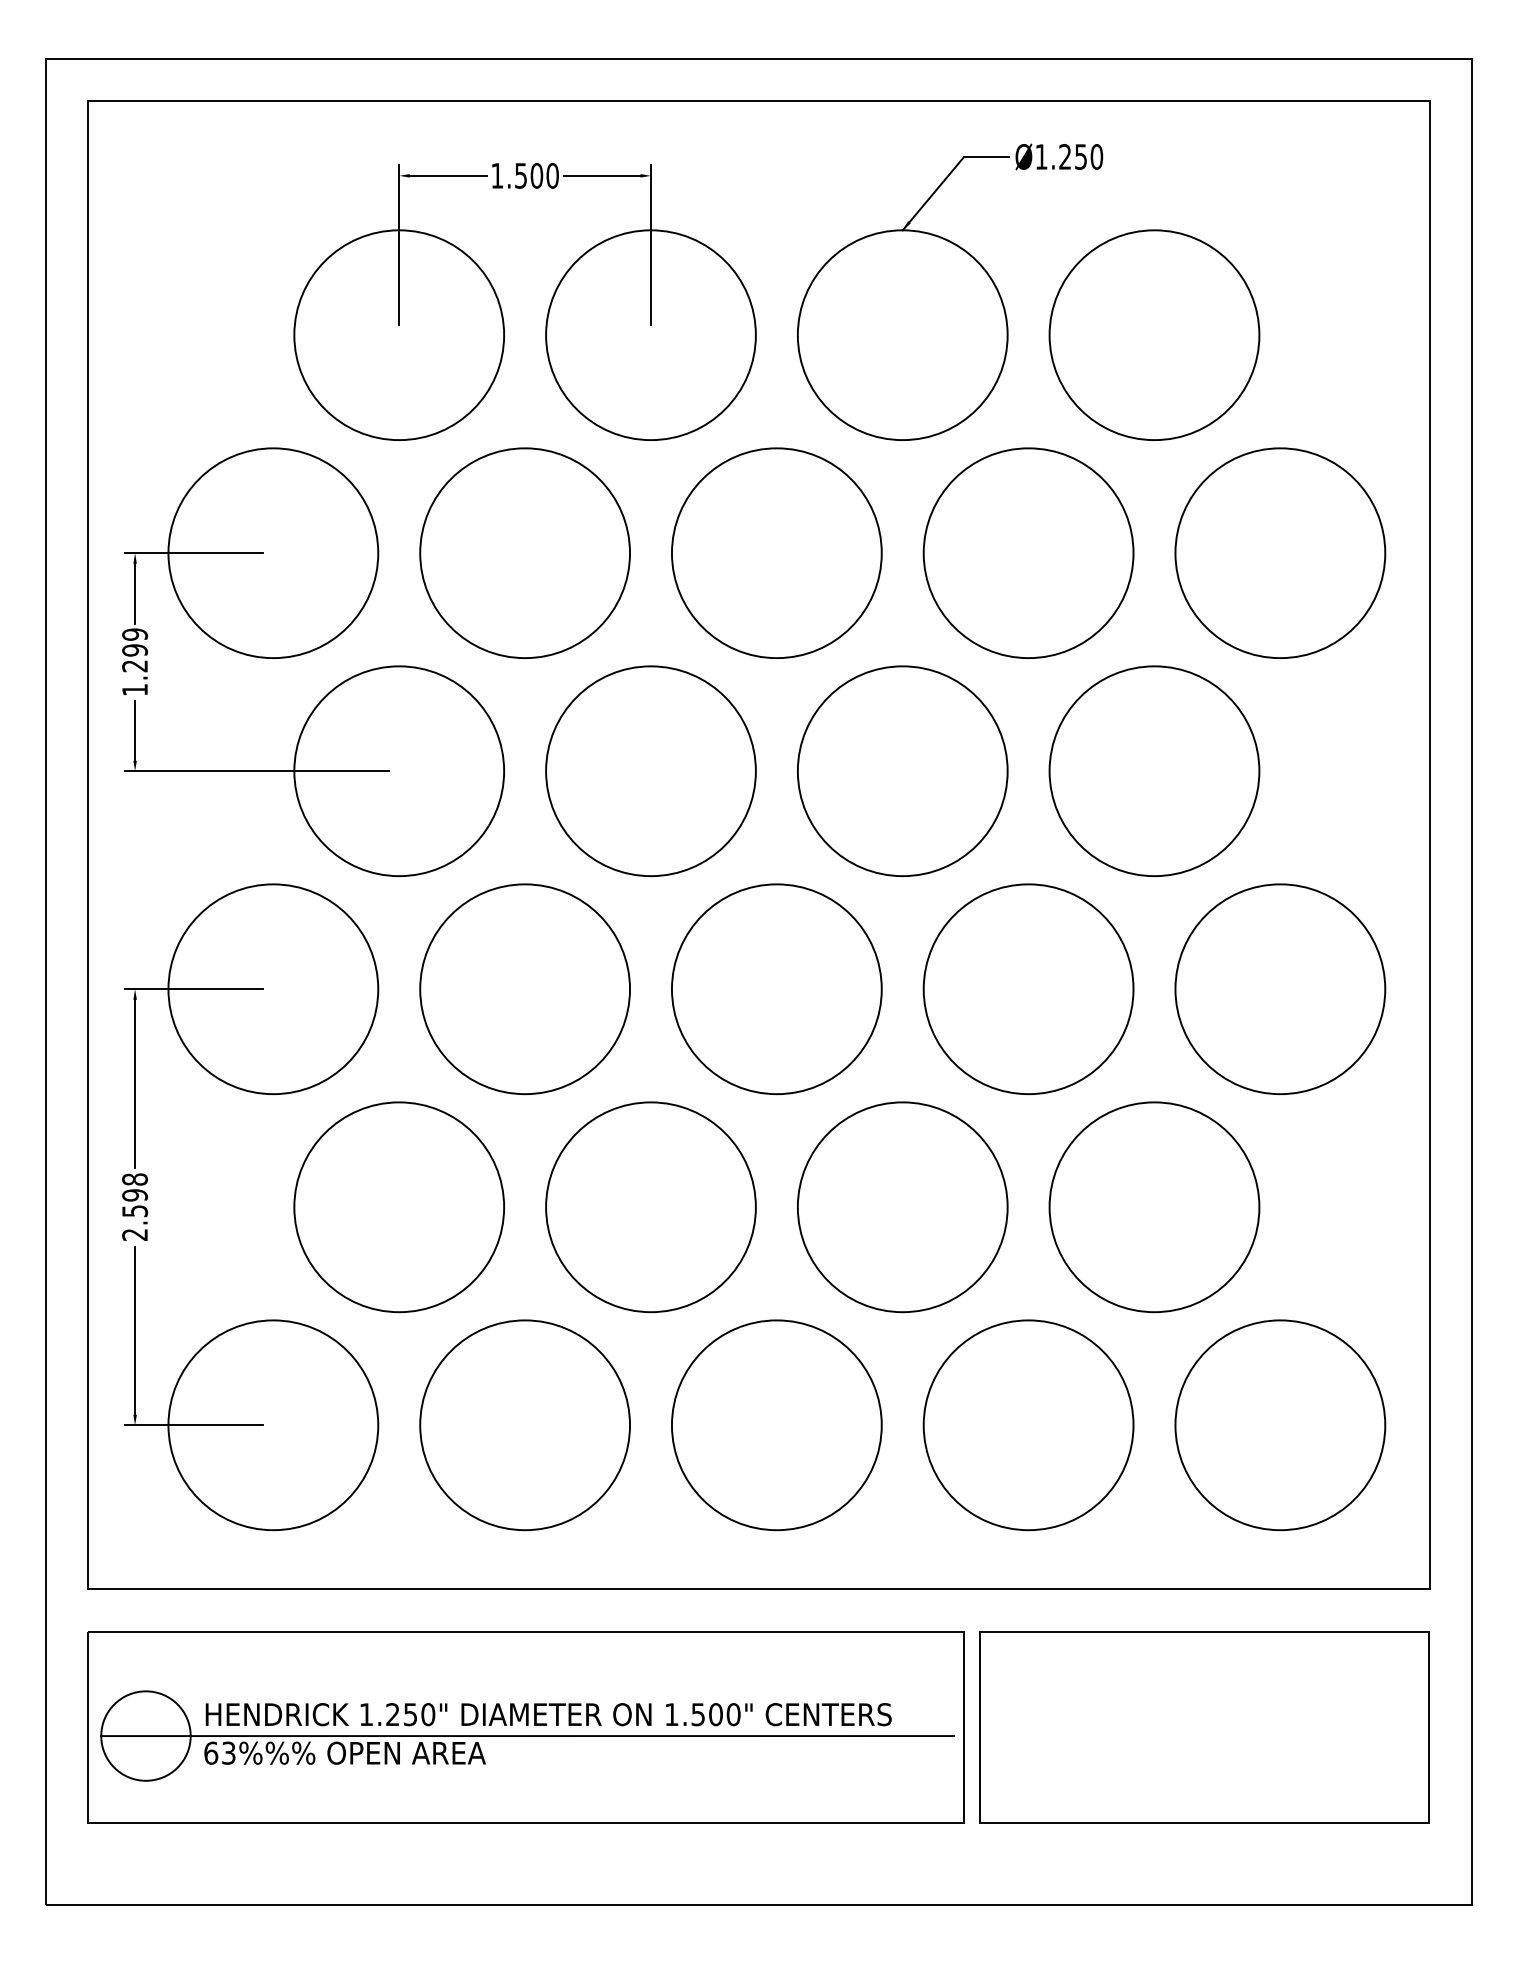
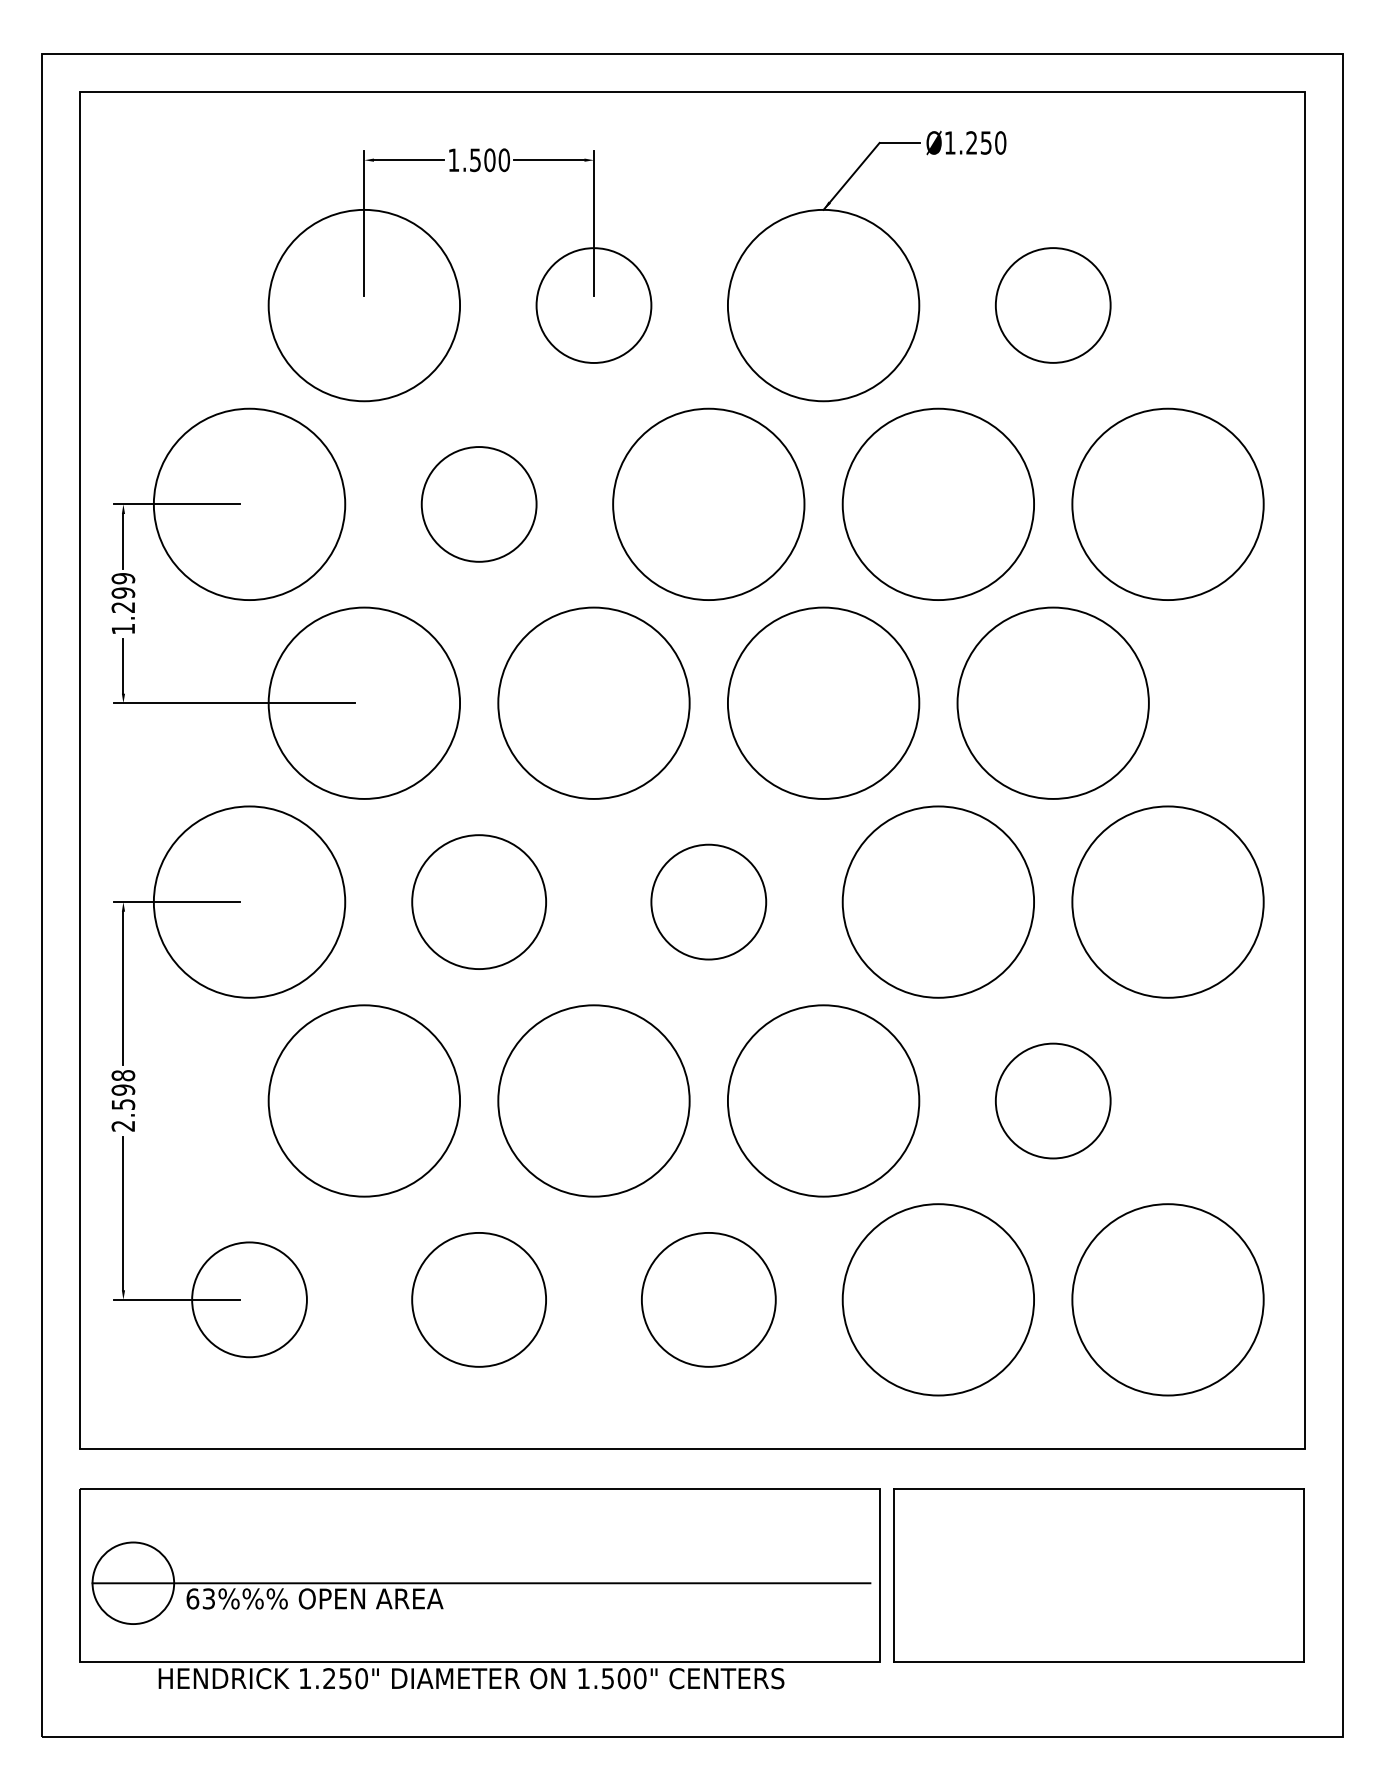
circle: (1154, 334) -> (1053, 304), size x0.6
circle: (650, 335) -> (593, 305), size x0.6
circle: (525, 553) -> (479, 504), size x0.6
circle: (525, 989) -> (479, 902), size x0.7
circle: (776, 989) -> (708, 902), size x0.6
circle: (1154, 1207) -> (1053, 1101), size x0.6
circle: (273, 1425) -> (249, 1300), size x0.6
circle: (524, 1425) -> (478, 1300), size x0.7
circle: (776, 1425) -> (708, 1300), size x0.7
text: (548, 1714) -> (471, 1678), moved

